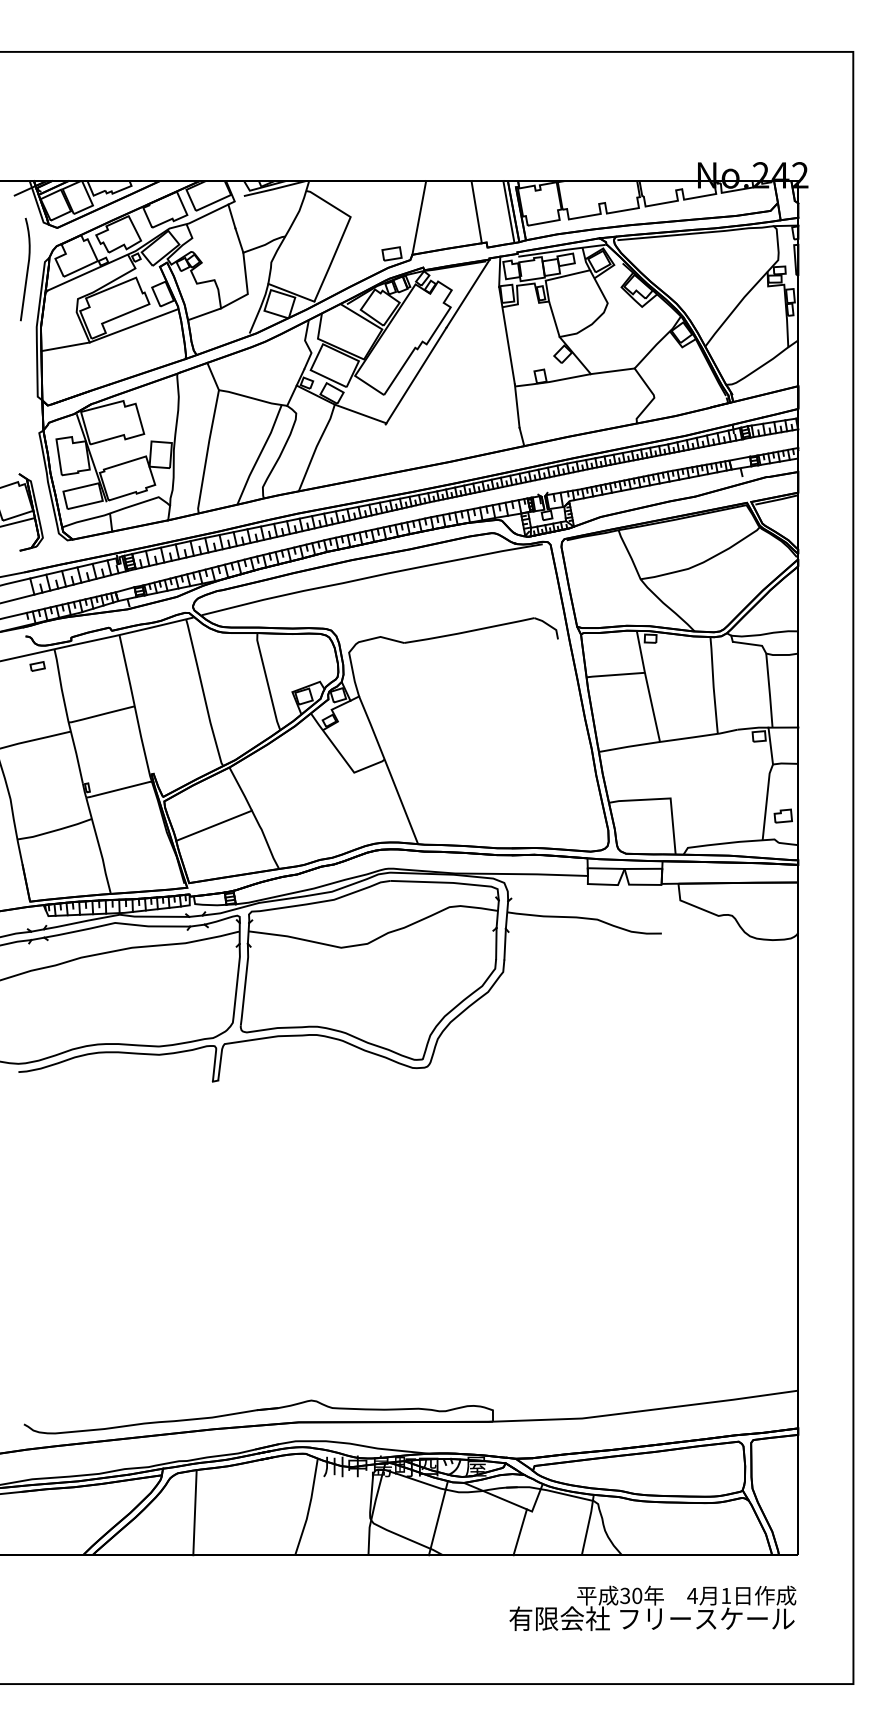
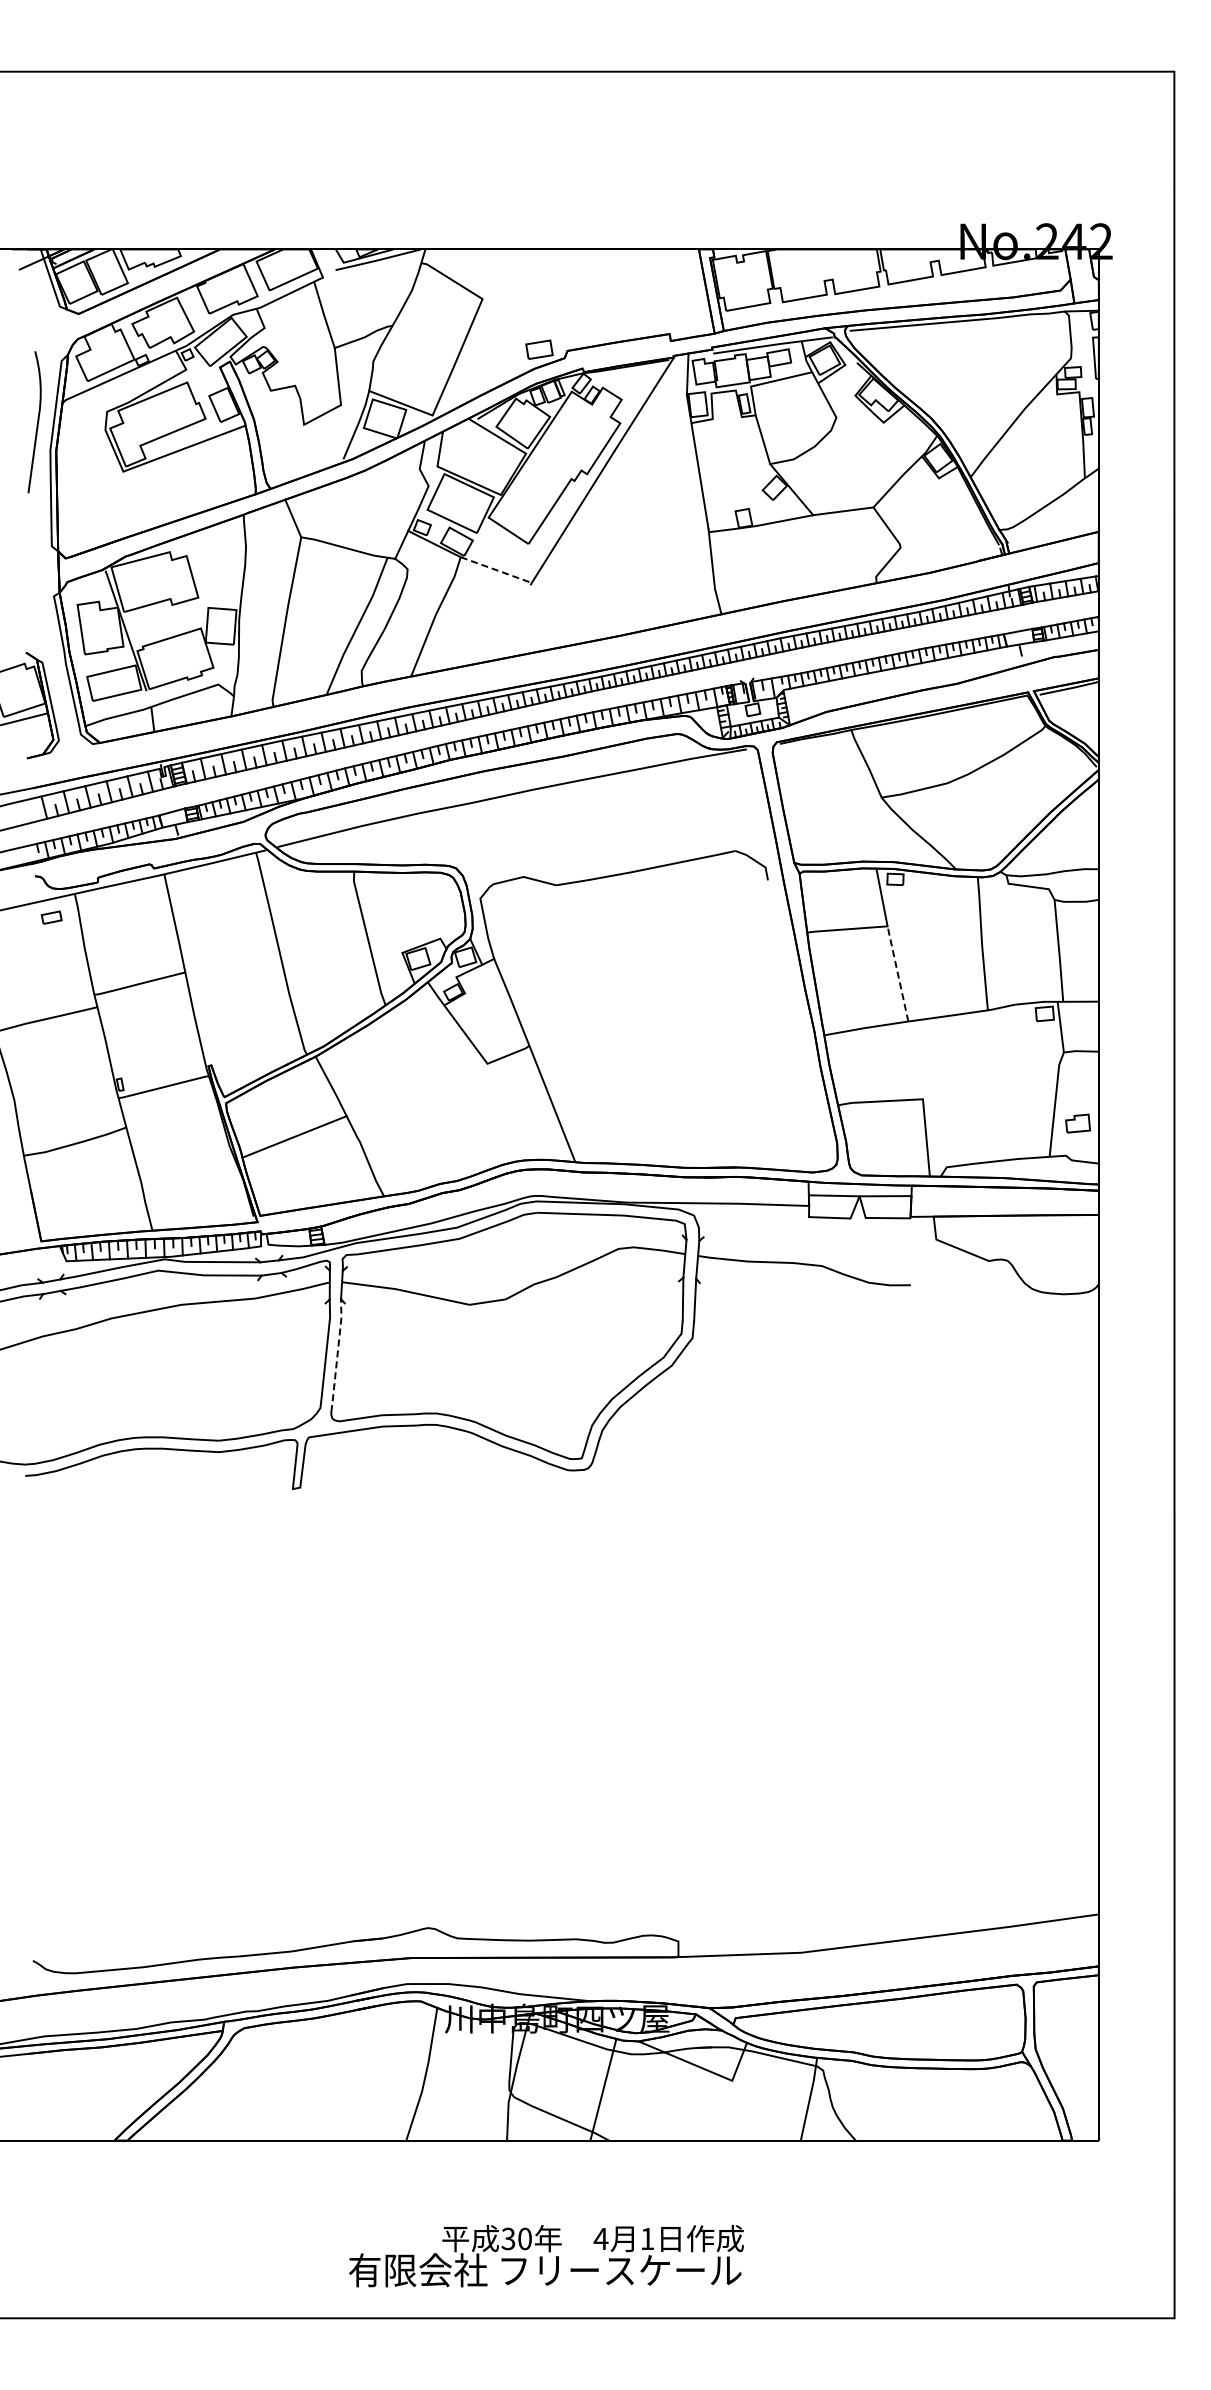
line: (508, 211) -> (699, 291), removed
line: (476, 212) -> (655, 292), removed
line: (418, 217) -> (576, 299), removed
curve: (26, 271) -> (36, 424), moved
line: (204, 314) -> (281, 432), removed
line: (65, 346) -> (89, 477), removed
line: (360, 414) -> (496, 570), solid -> dashed
line: (652, 707) -> (897, 974), solid -> dashed
line: (245, 984) -> (337, 1355), solid -> dashed
line: (194, 1512) -> (267, 2081), removed
line: (519, 1531) -> (715, 2108), removed
text: (652, 1608) -> (546, 2256), moved

